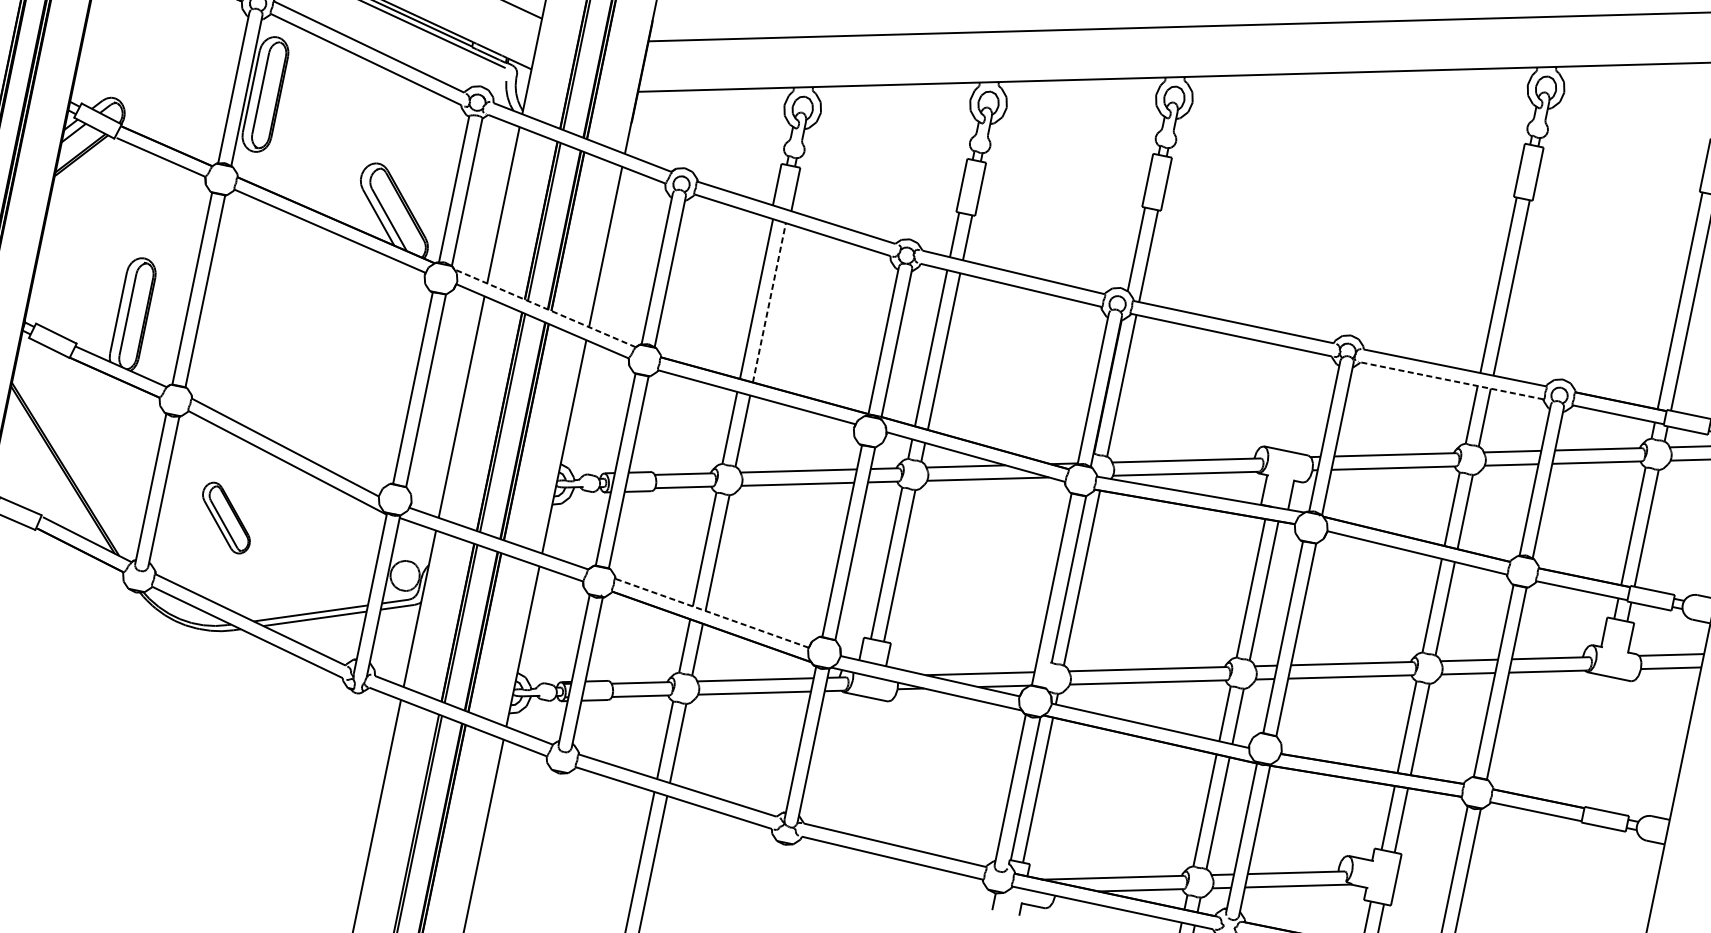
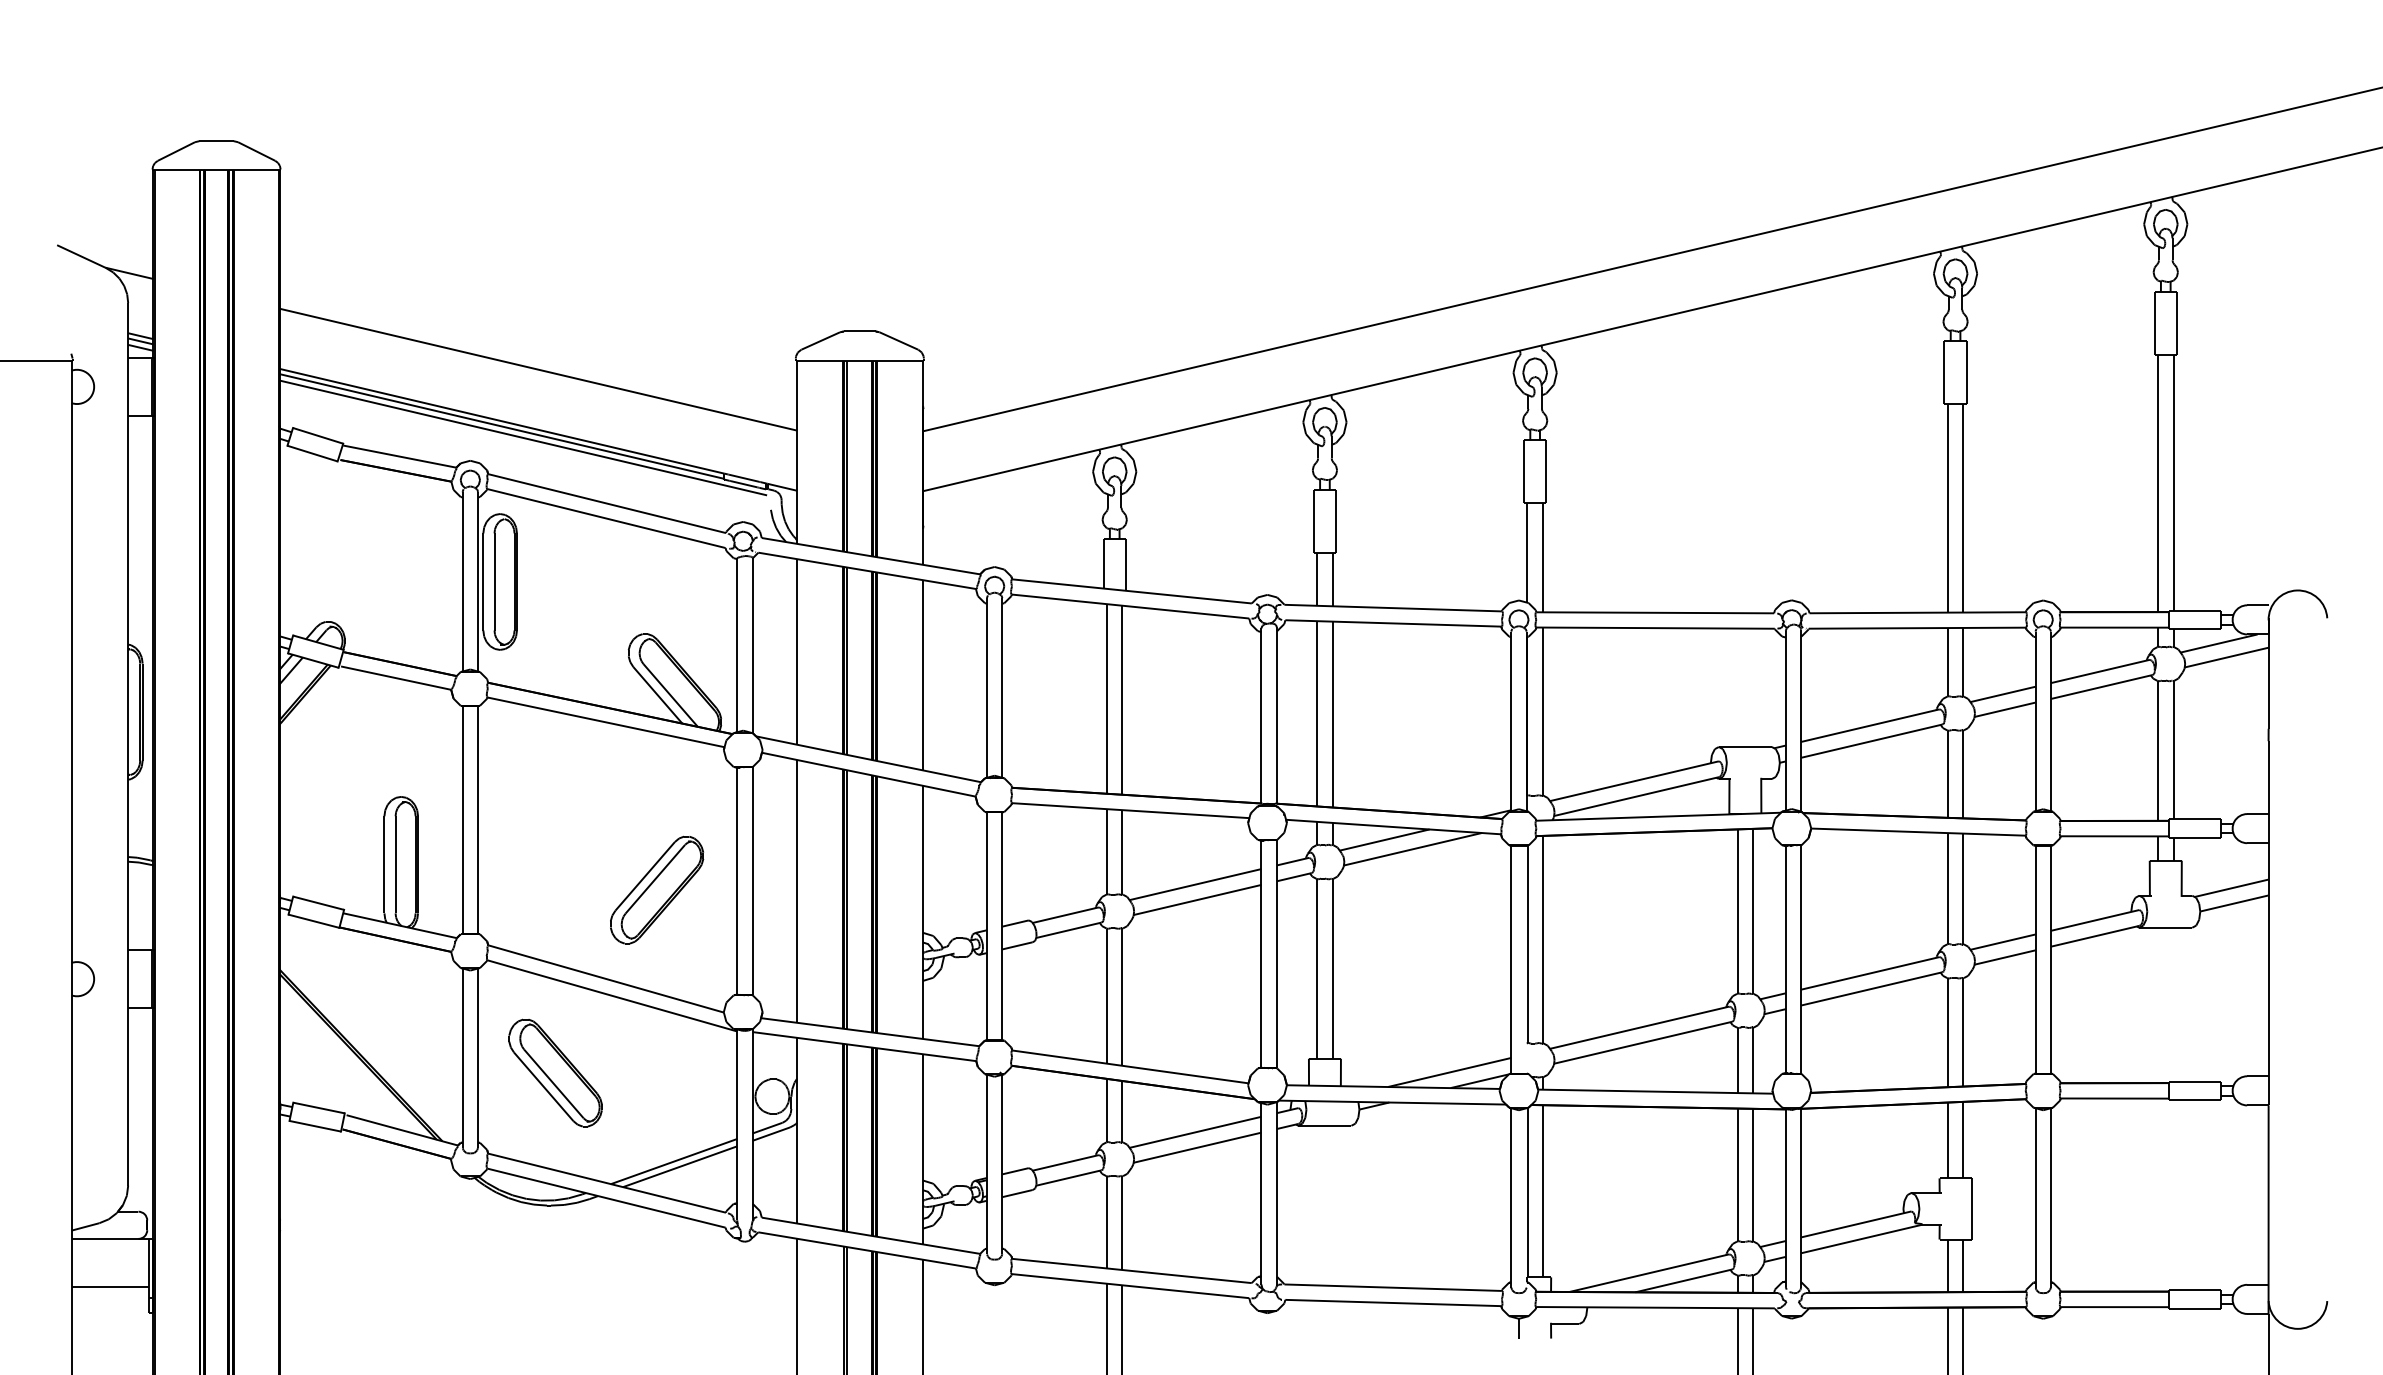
line: (769, 303) -> (1122, 700), dashed -> solid
line: (544, 308) -> (868, 759), dashed -> solid
part: (344, 381) -> (657, 889), added
line: (1452, 381) -> (1917, 628), dashed -> solid
part: (226, 517) -> (555, 1072), size x1.43
line: (711, 612) -> (1129, 1066), dashed -> solid

